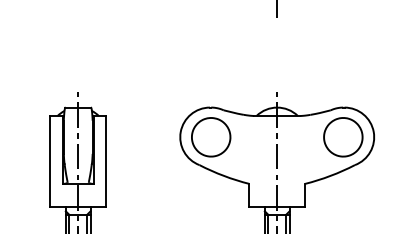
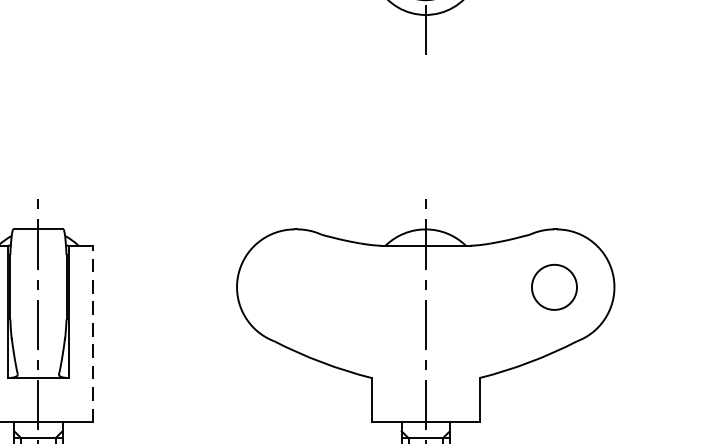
part: (211, 137) -> (297, 287), removed
part: (343, 137) -> (554, 287), size x0.6
line: (106, 160) -> (93, 332), solid -> dashed

